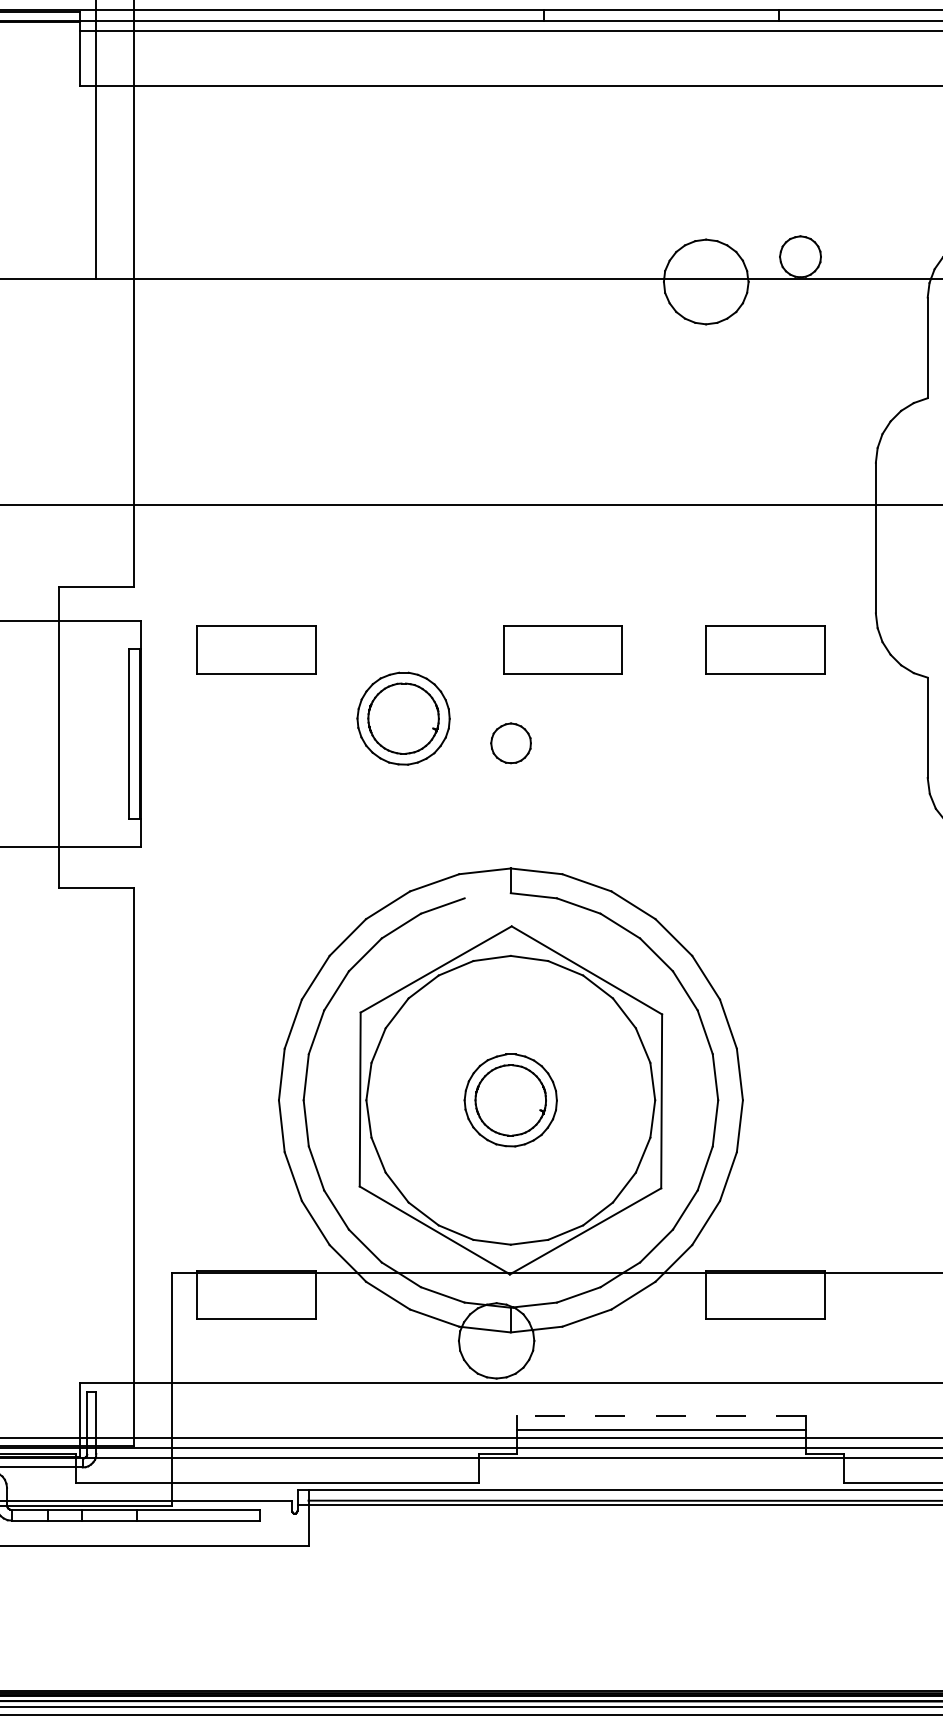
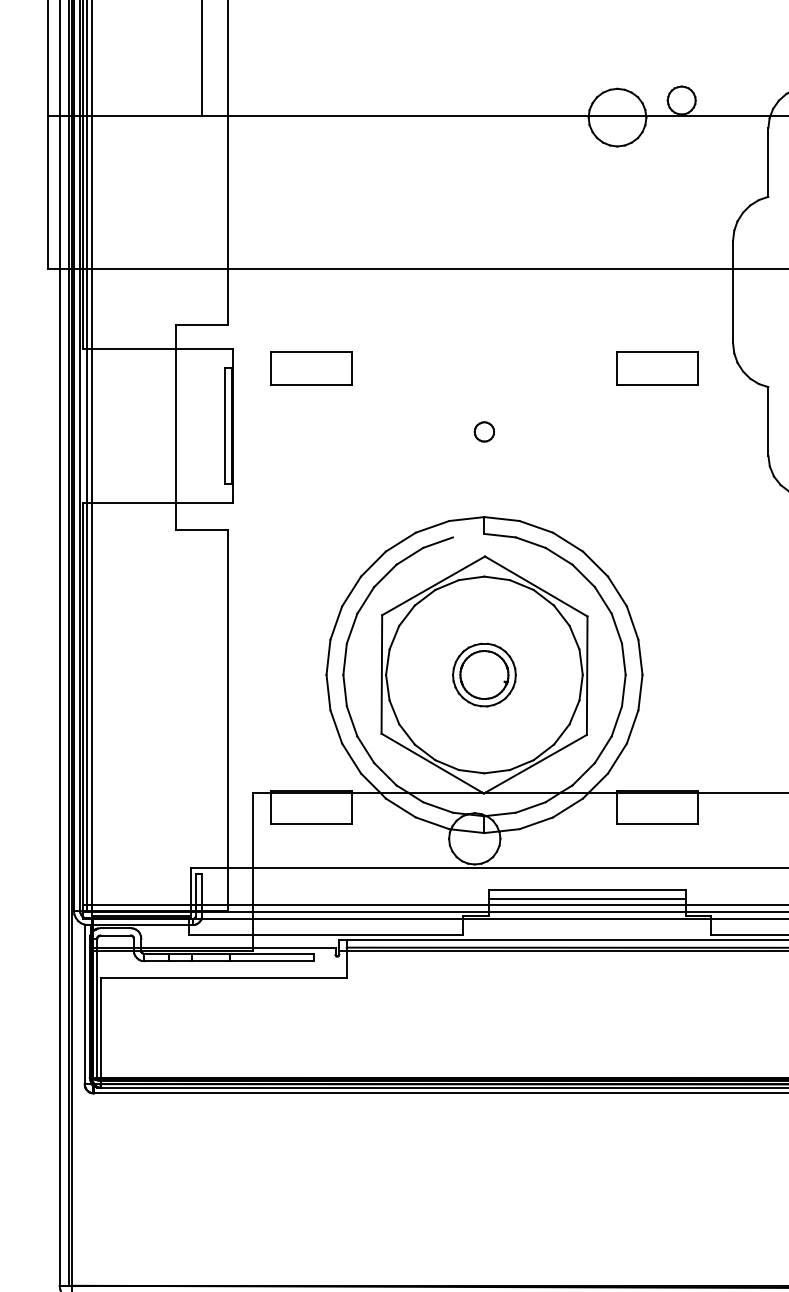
part: (562, 650) -> (519, 368), removed
part: (403, 717) -> (411, 414), removed
part: (509, 742) -> (483, 431), size x0.71
line: (662, 1415) -> (587, 889), dashed -> solid

